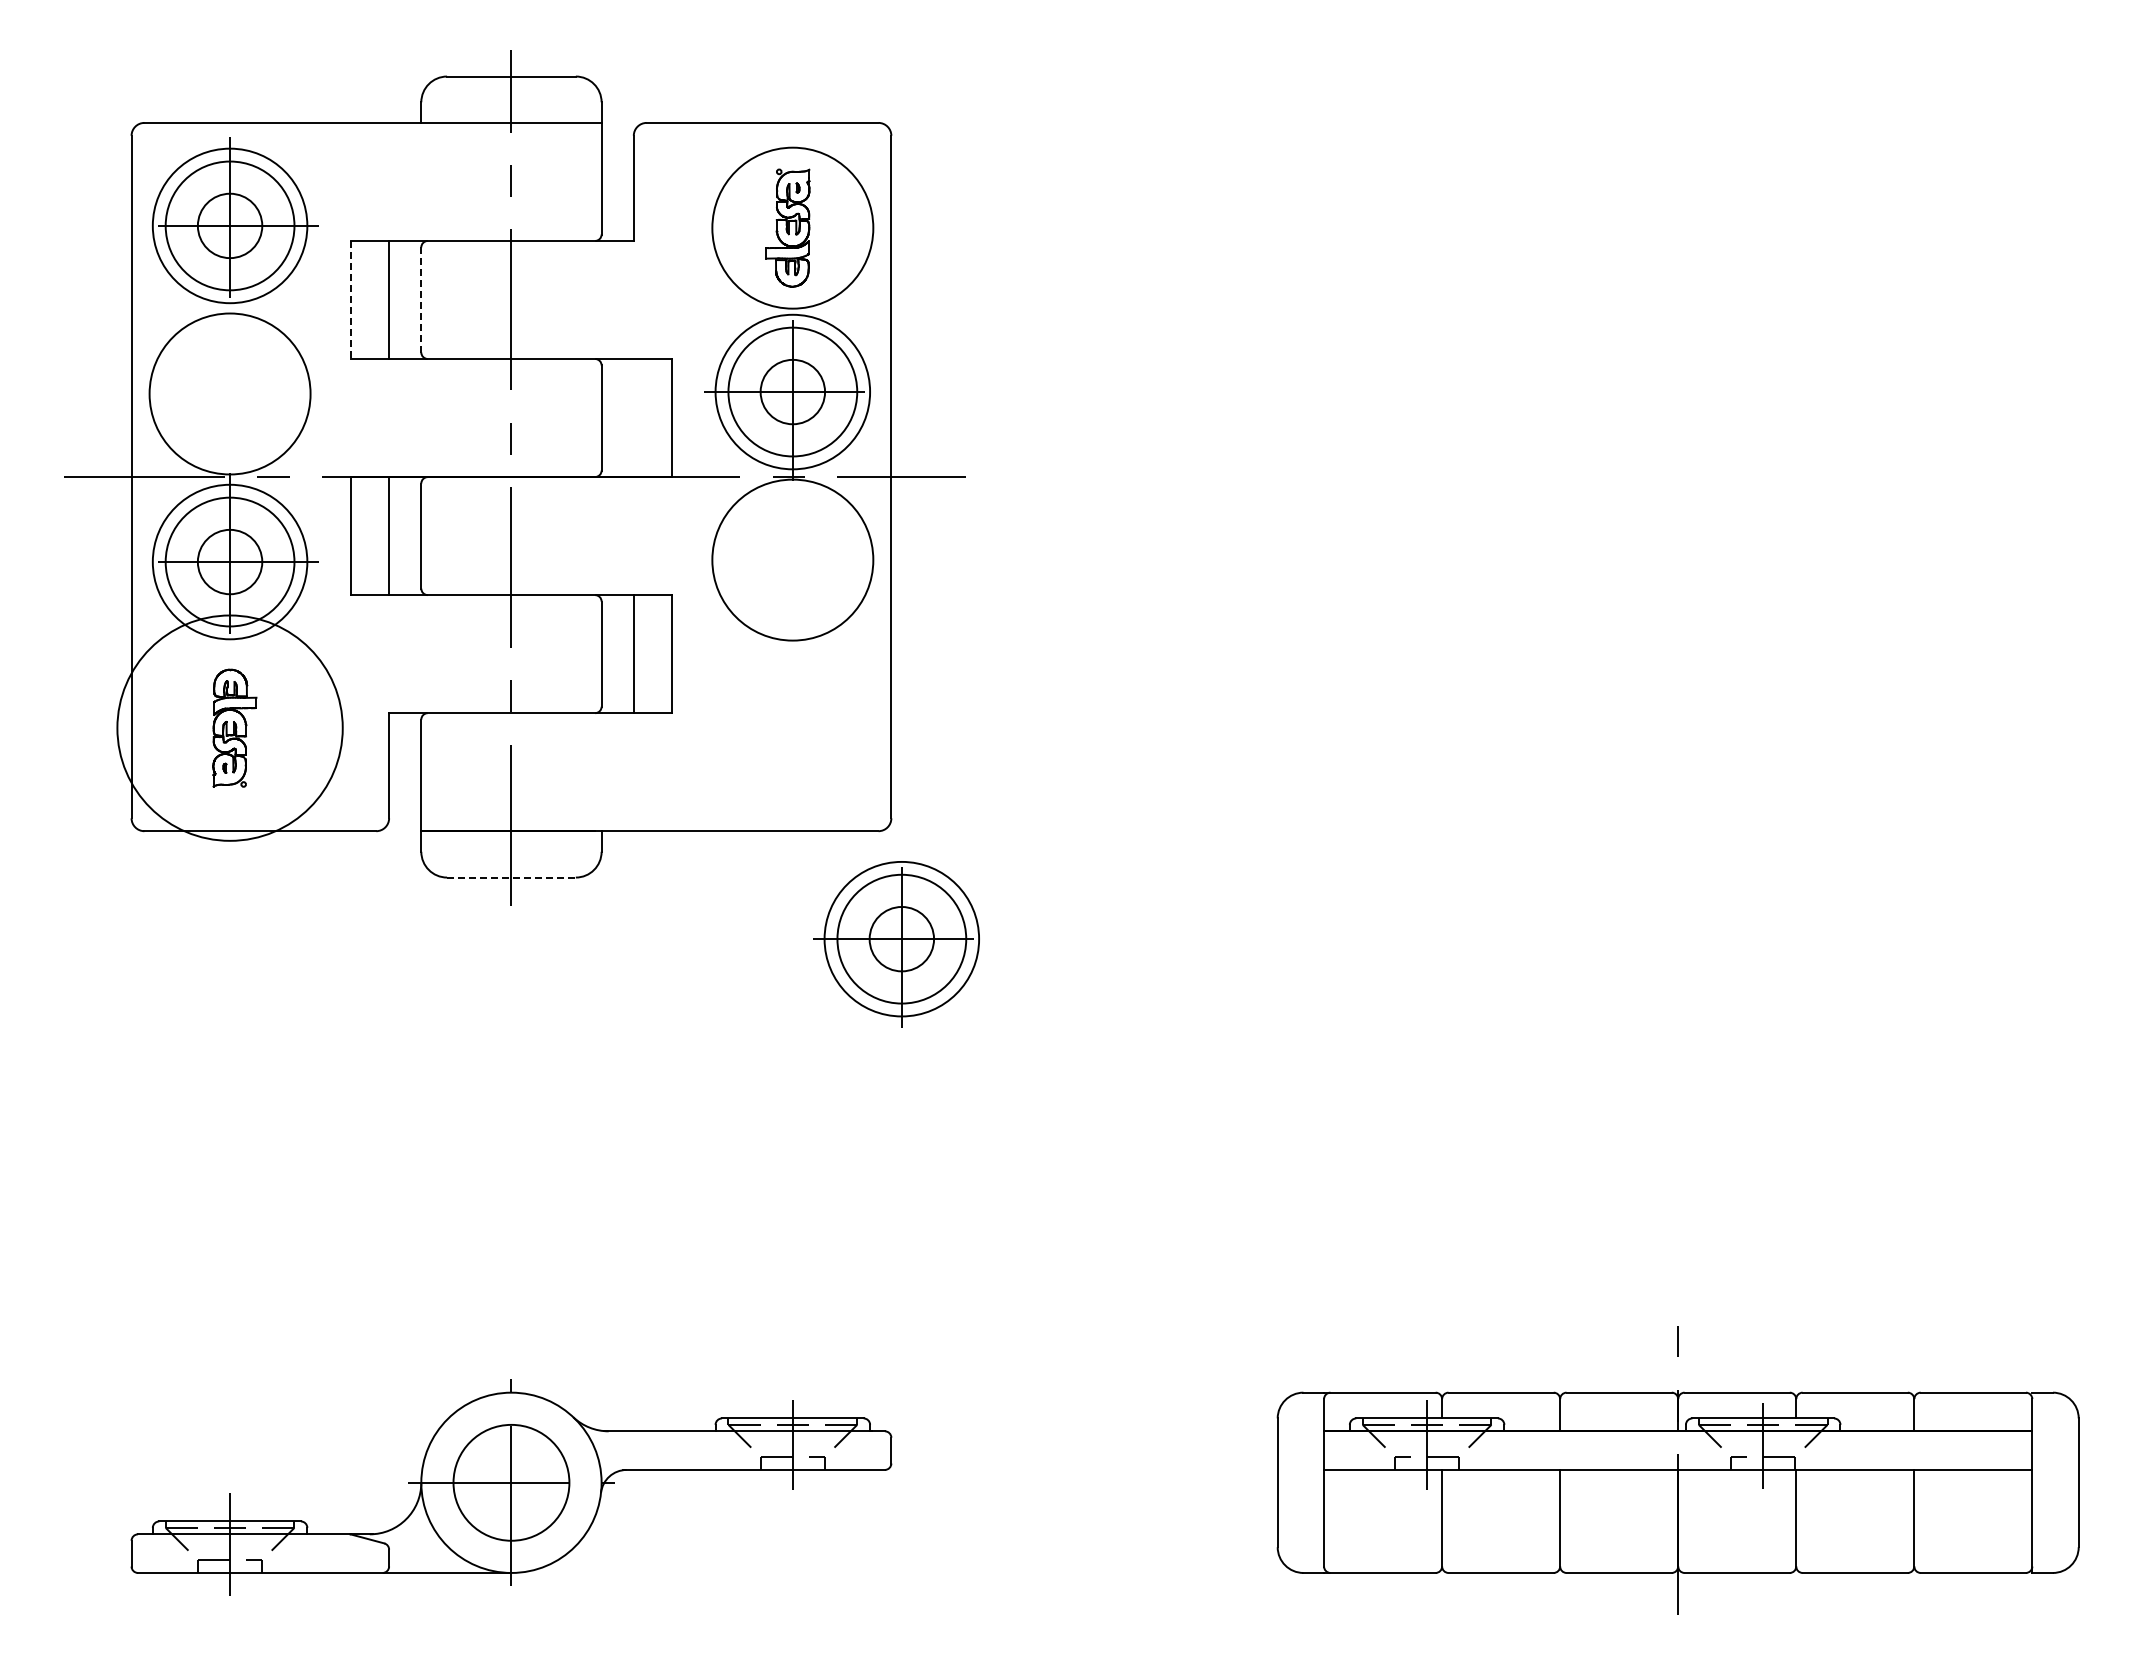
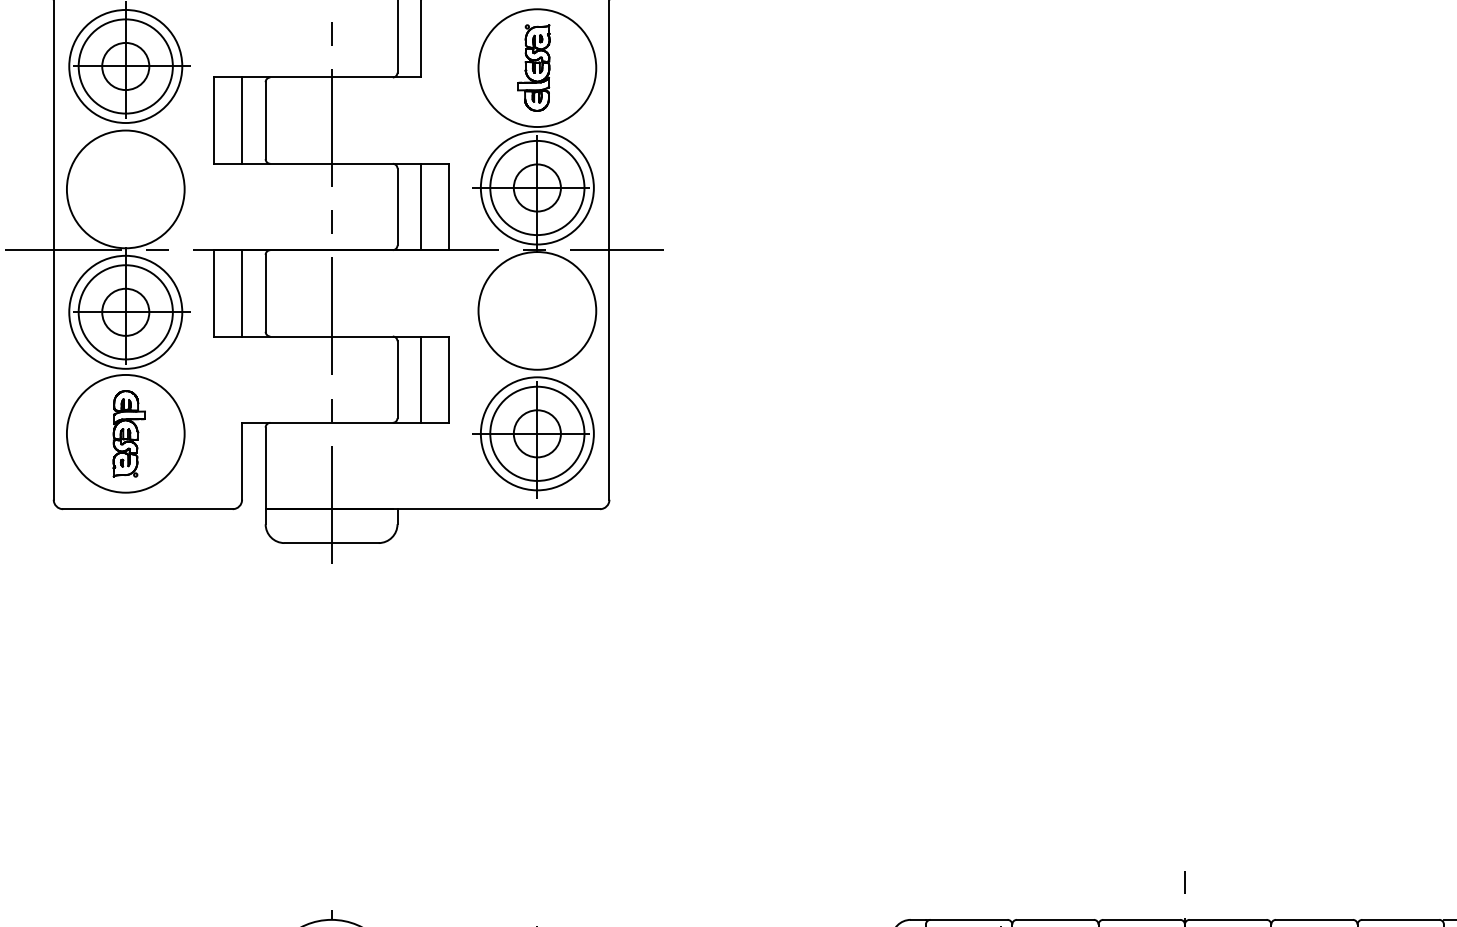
line: (421, 299) -> (265, 120), dashed -> solid
line: (350, 300) -> (213, 121), dashed -> solid
line: (633, 417) -> (420, 206), added
circle: (229, 727) -> (125, 433), size x0.71
line: (511, 877) -> (331, 543), dashed -> solid
part: (896, 944) -> (533, 437), moved

